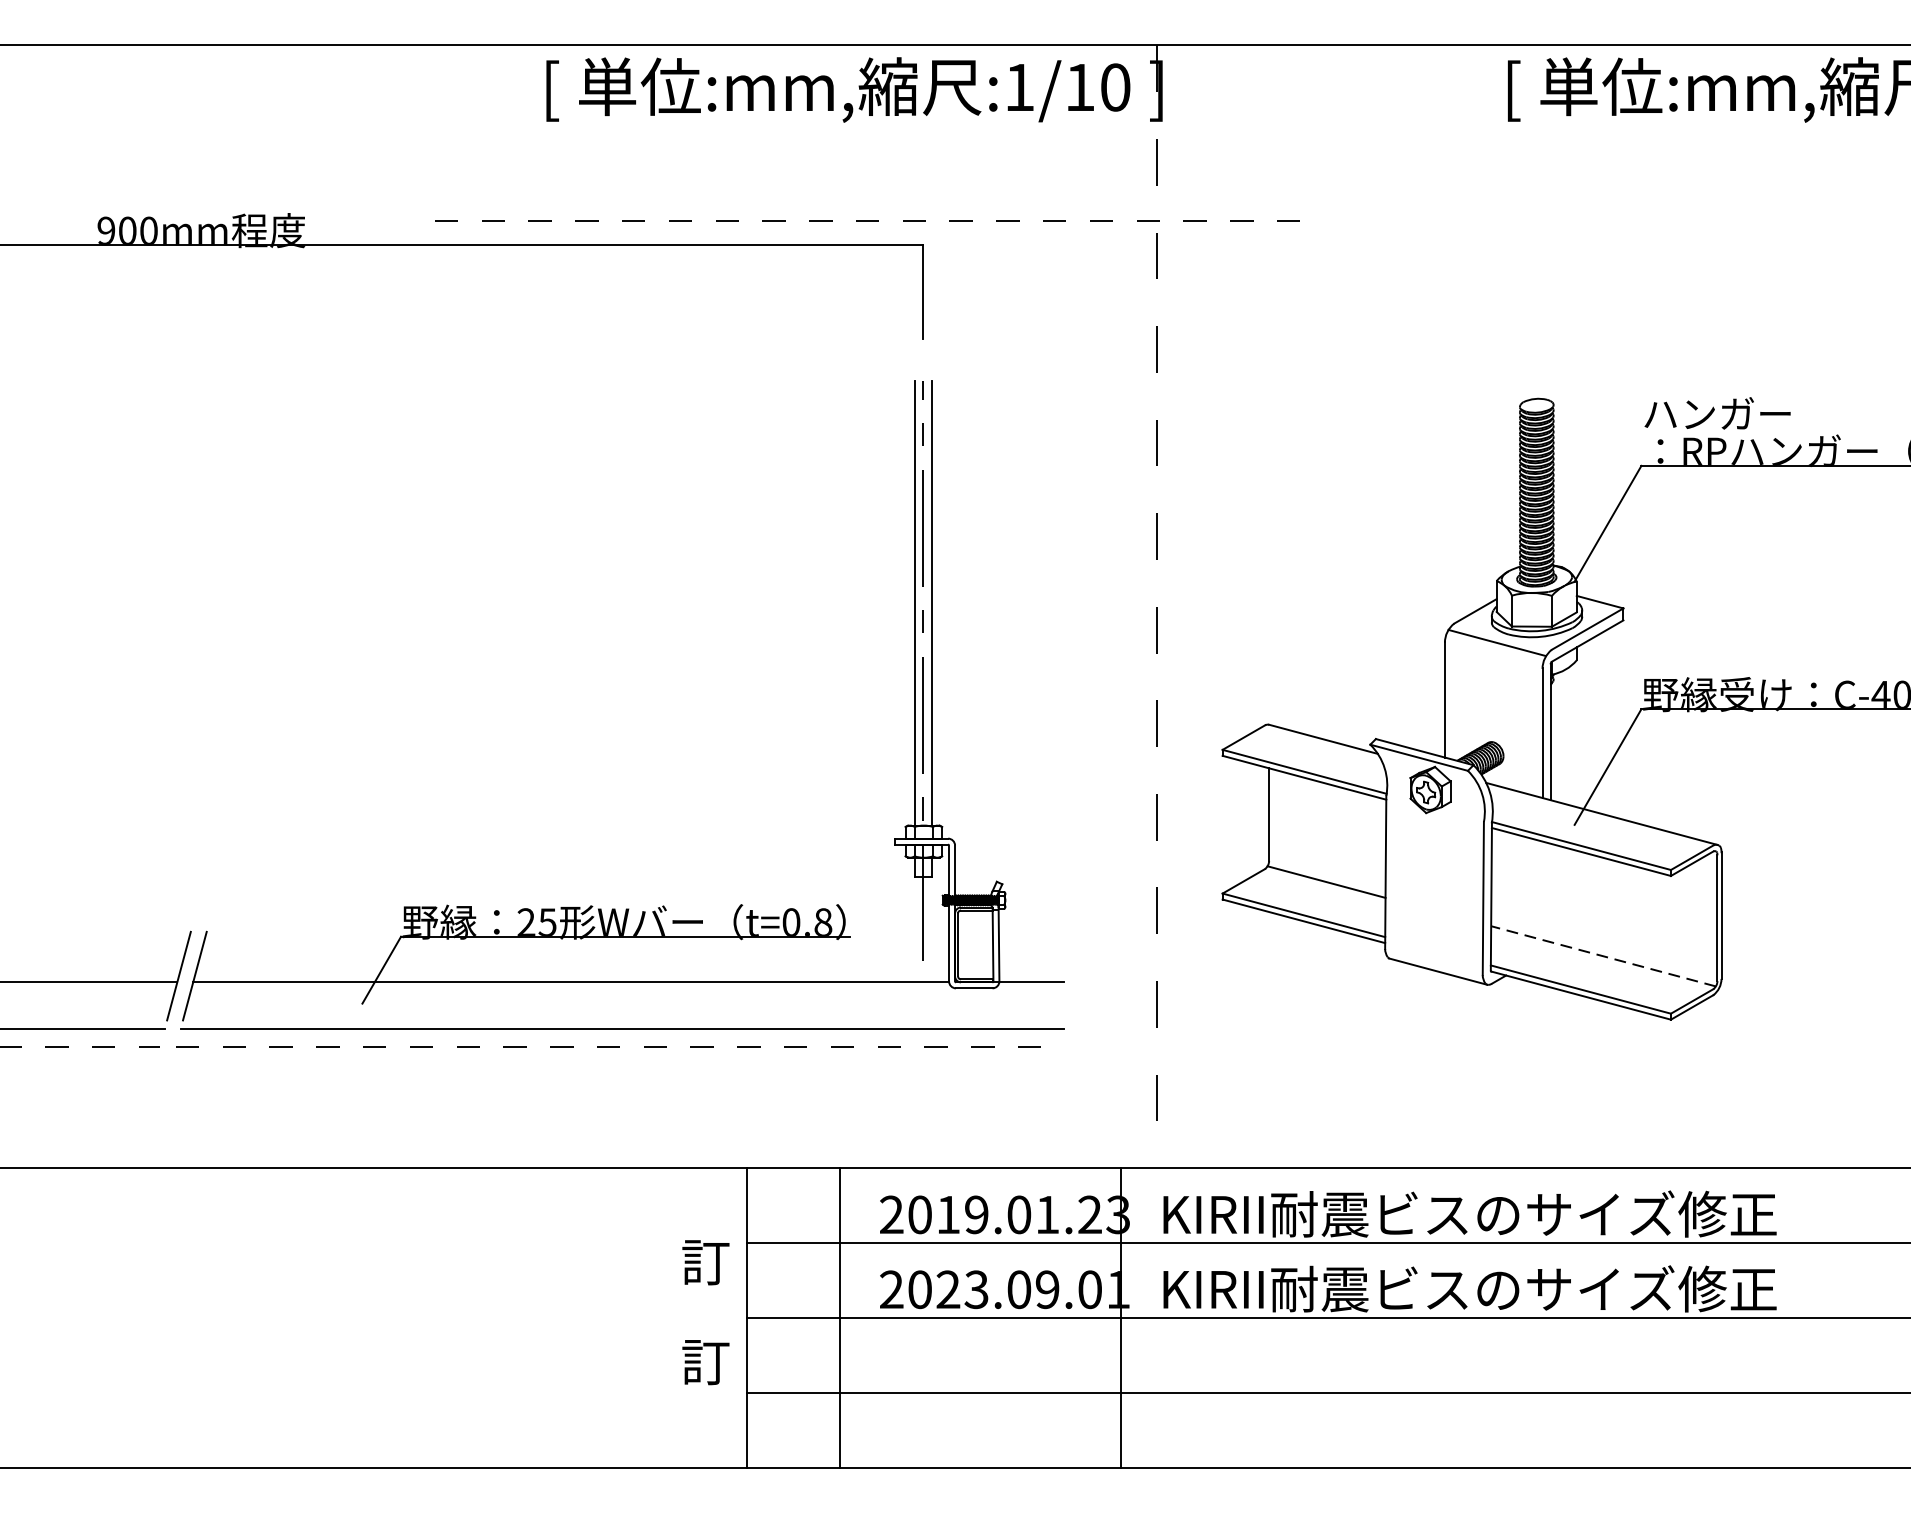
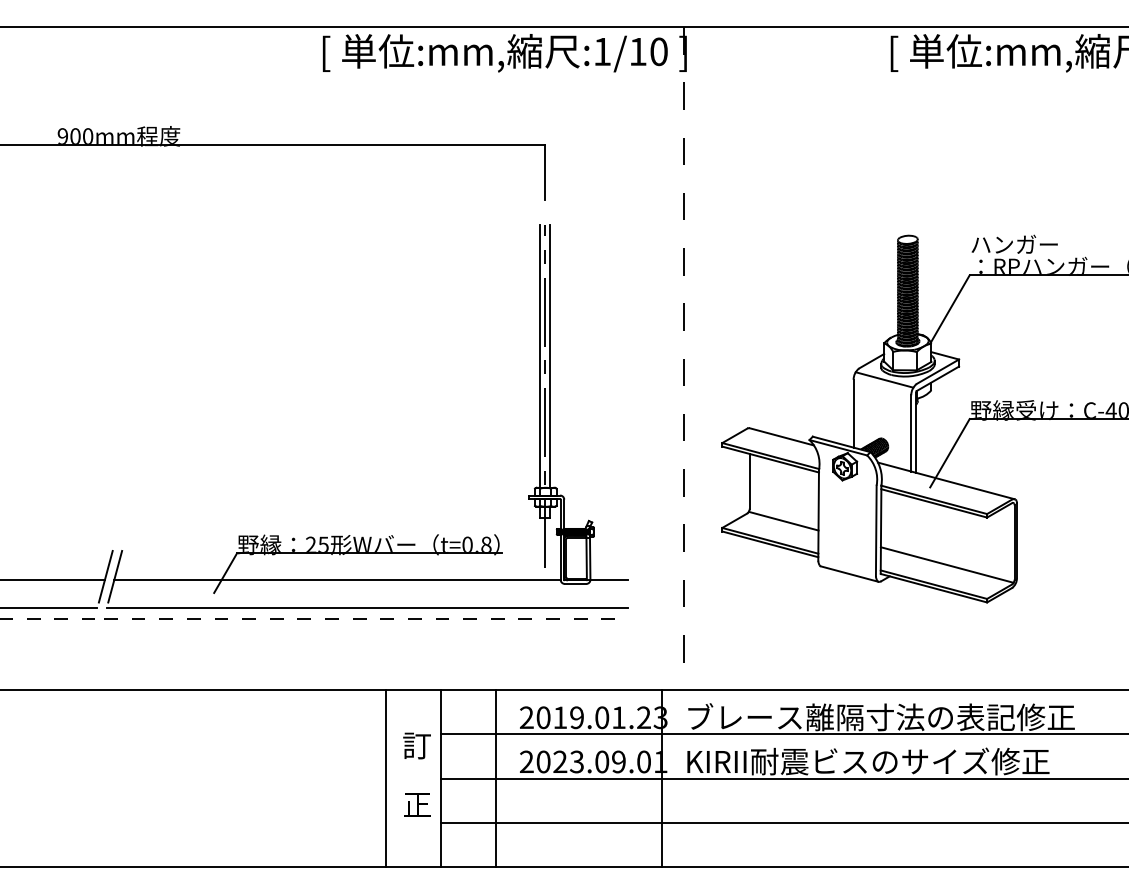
line: (867, 220) -> (512, 130), removed
line: (1603, 957) -> (947, 565), dashed -> solid
text: (1490, 1214) -> (880, 717), KIRII耐震ビスのサイズ修正 -> ブレース離隔寸法の表記修正
line: (652, 1317) -> (385, 778), added
text: (704, 1361) -> (416, 804), 訂 -> 正

